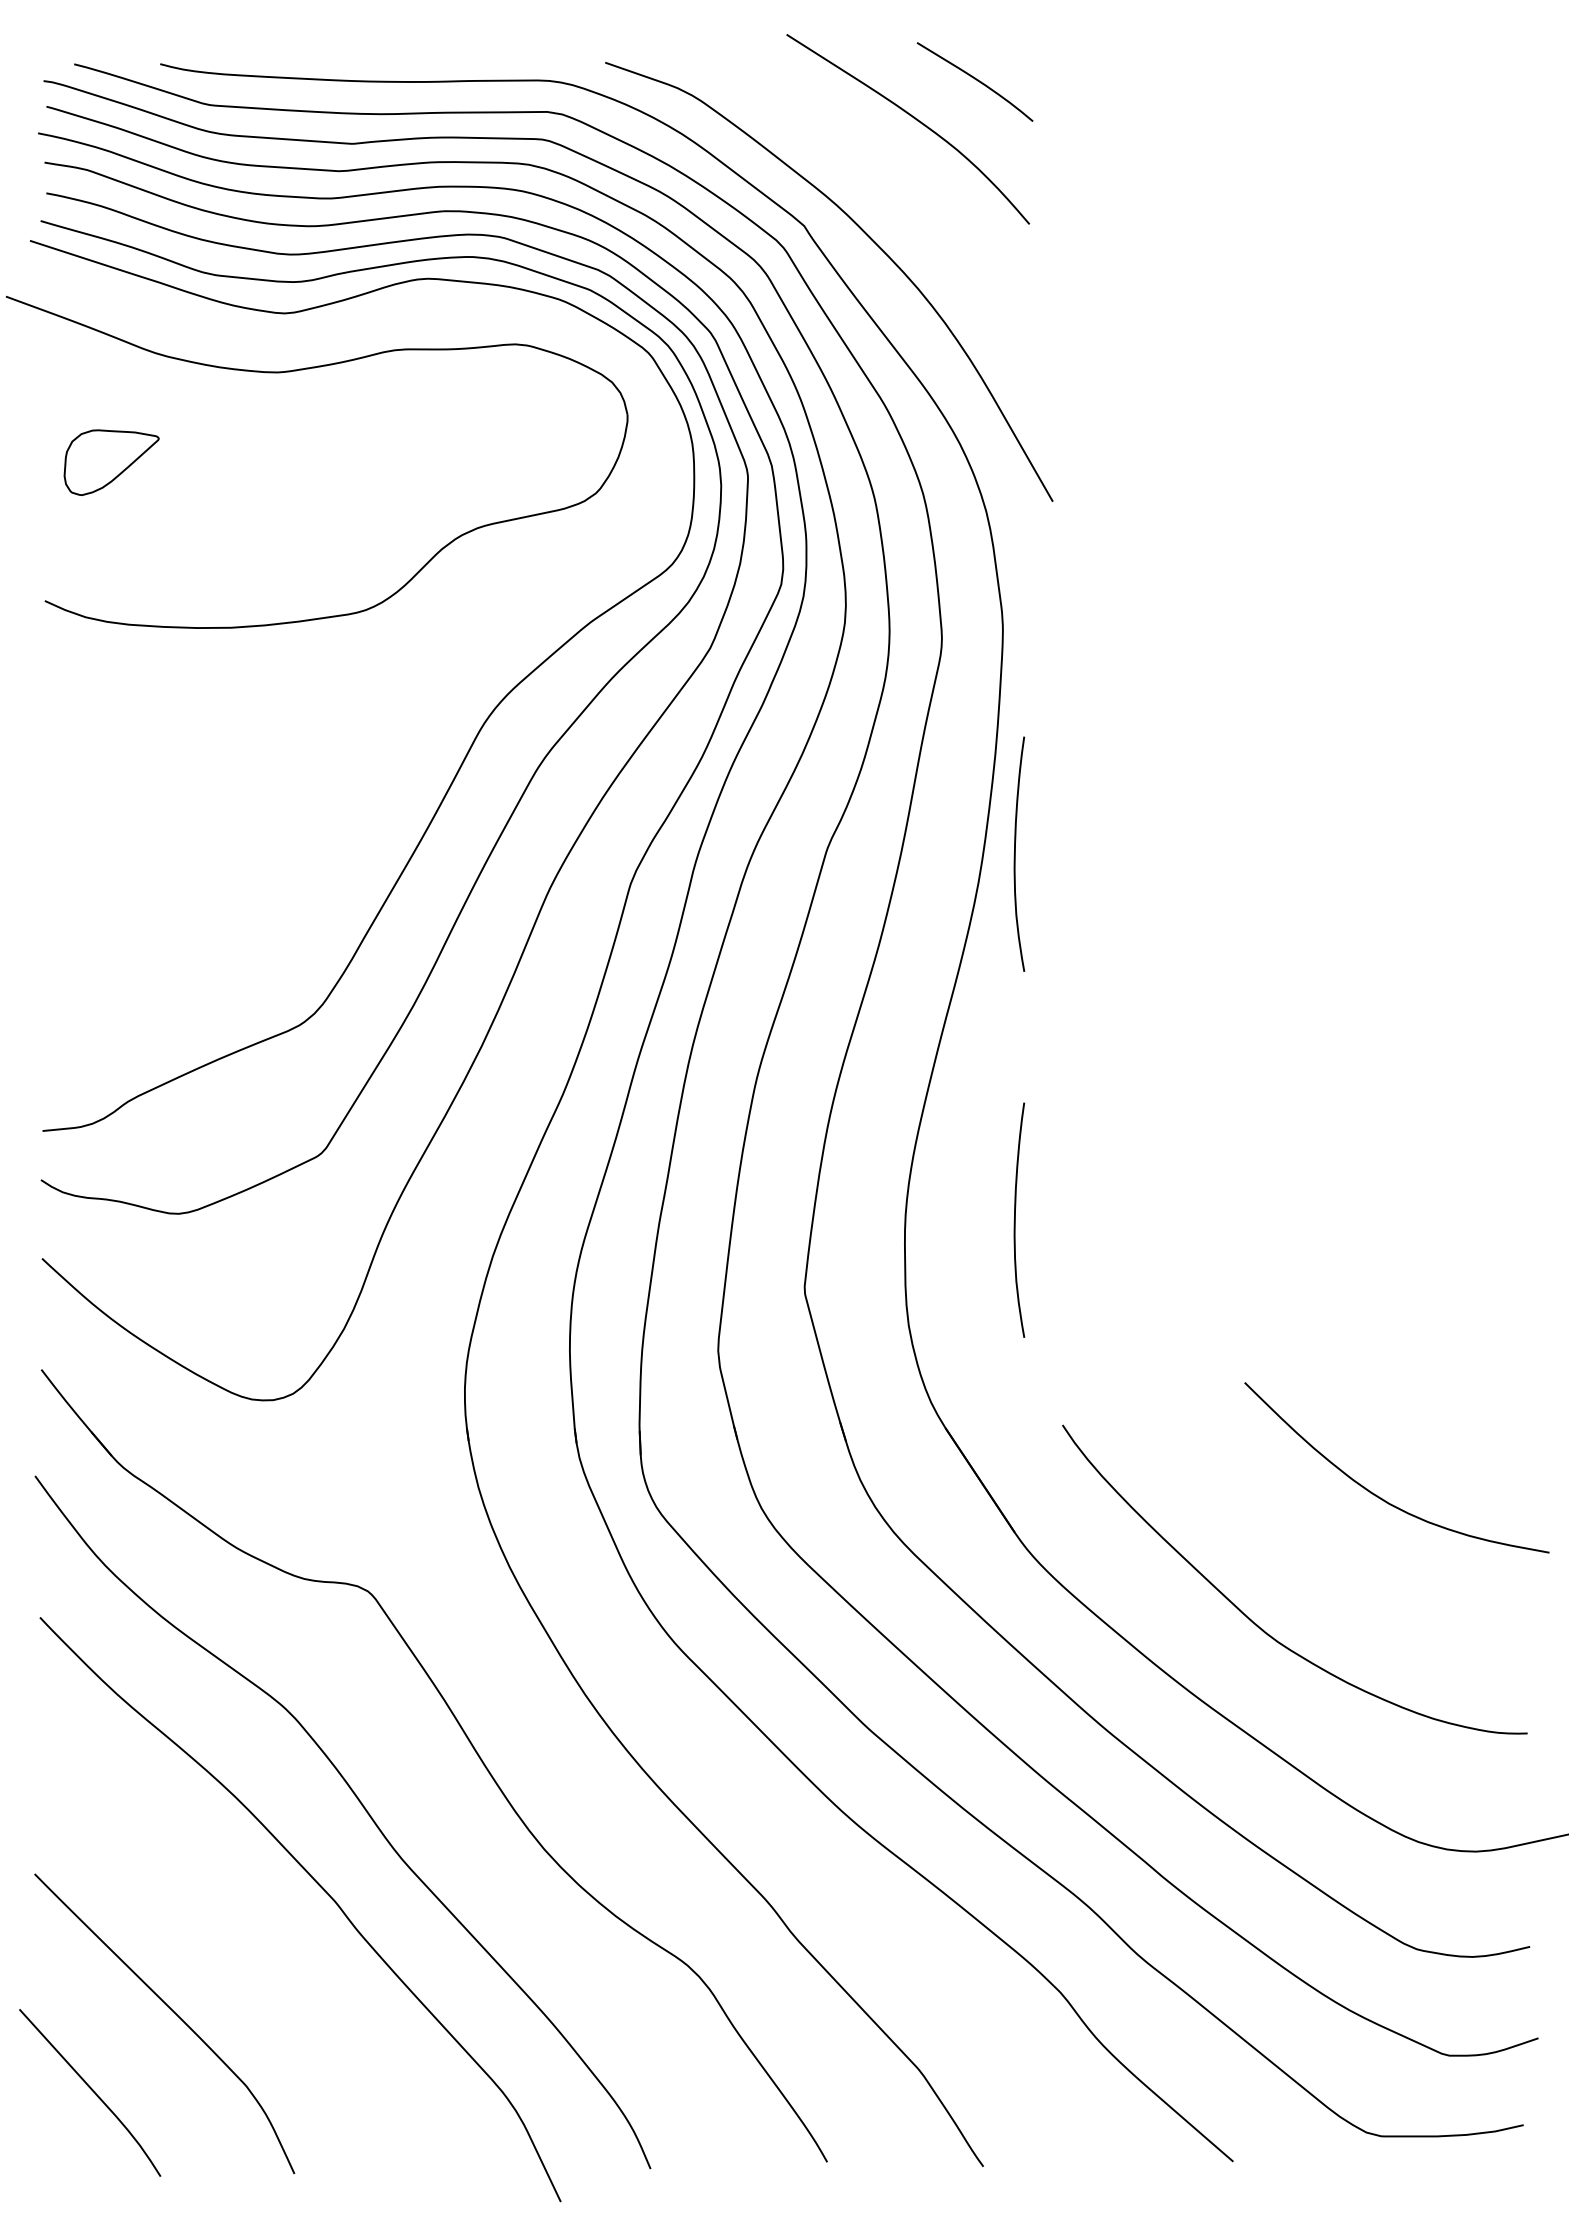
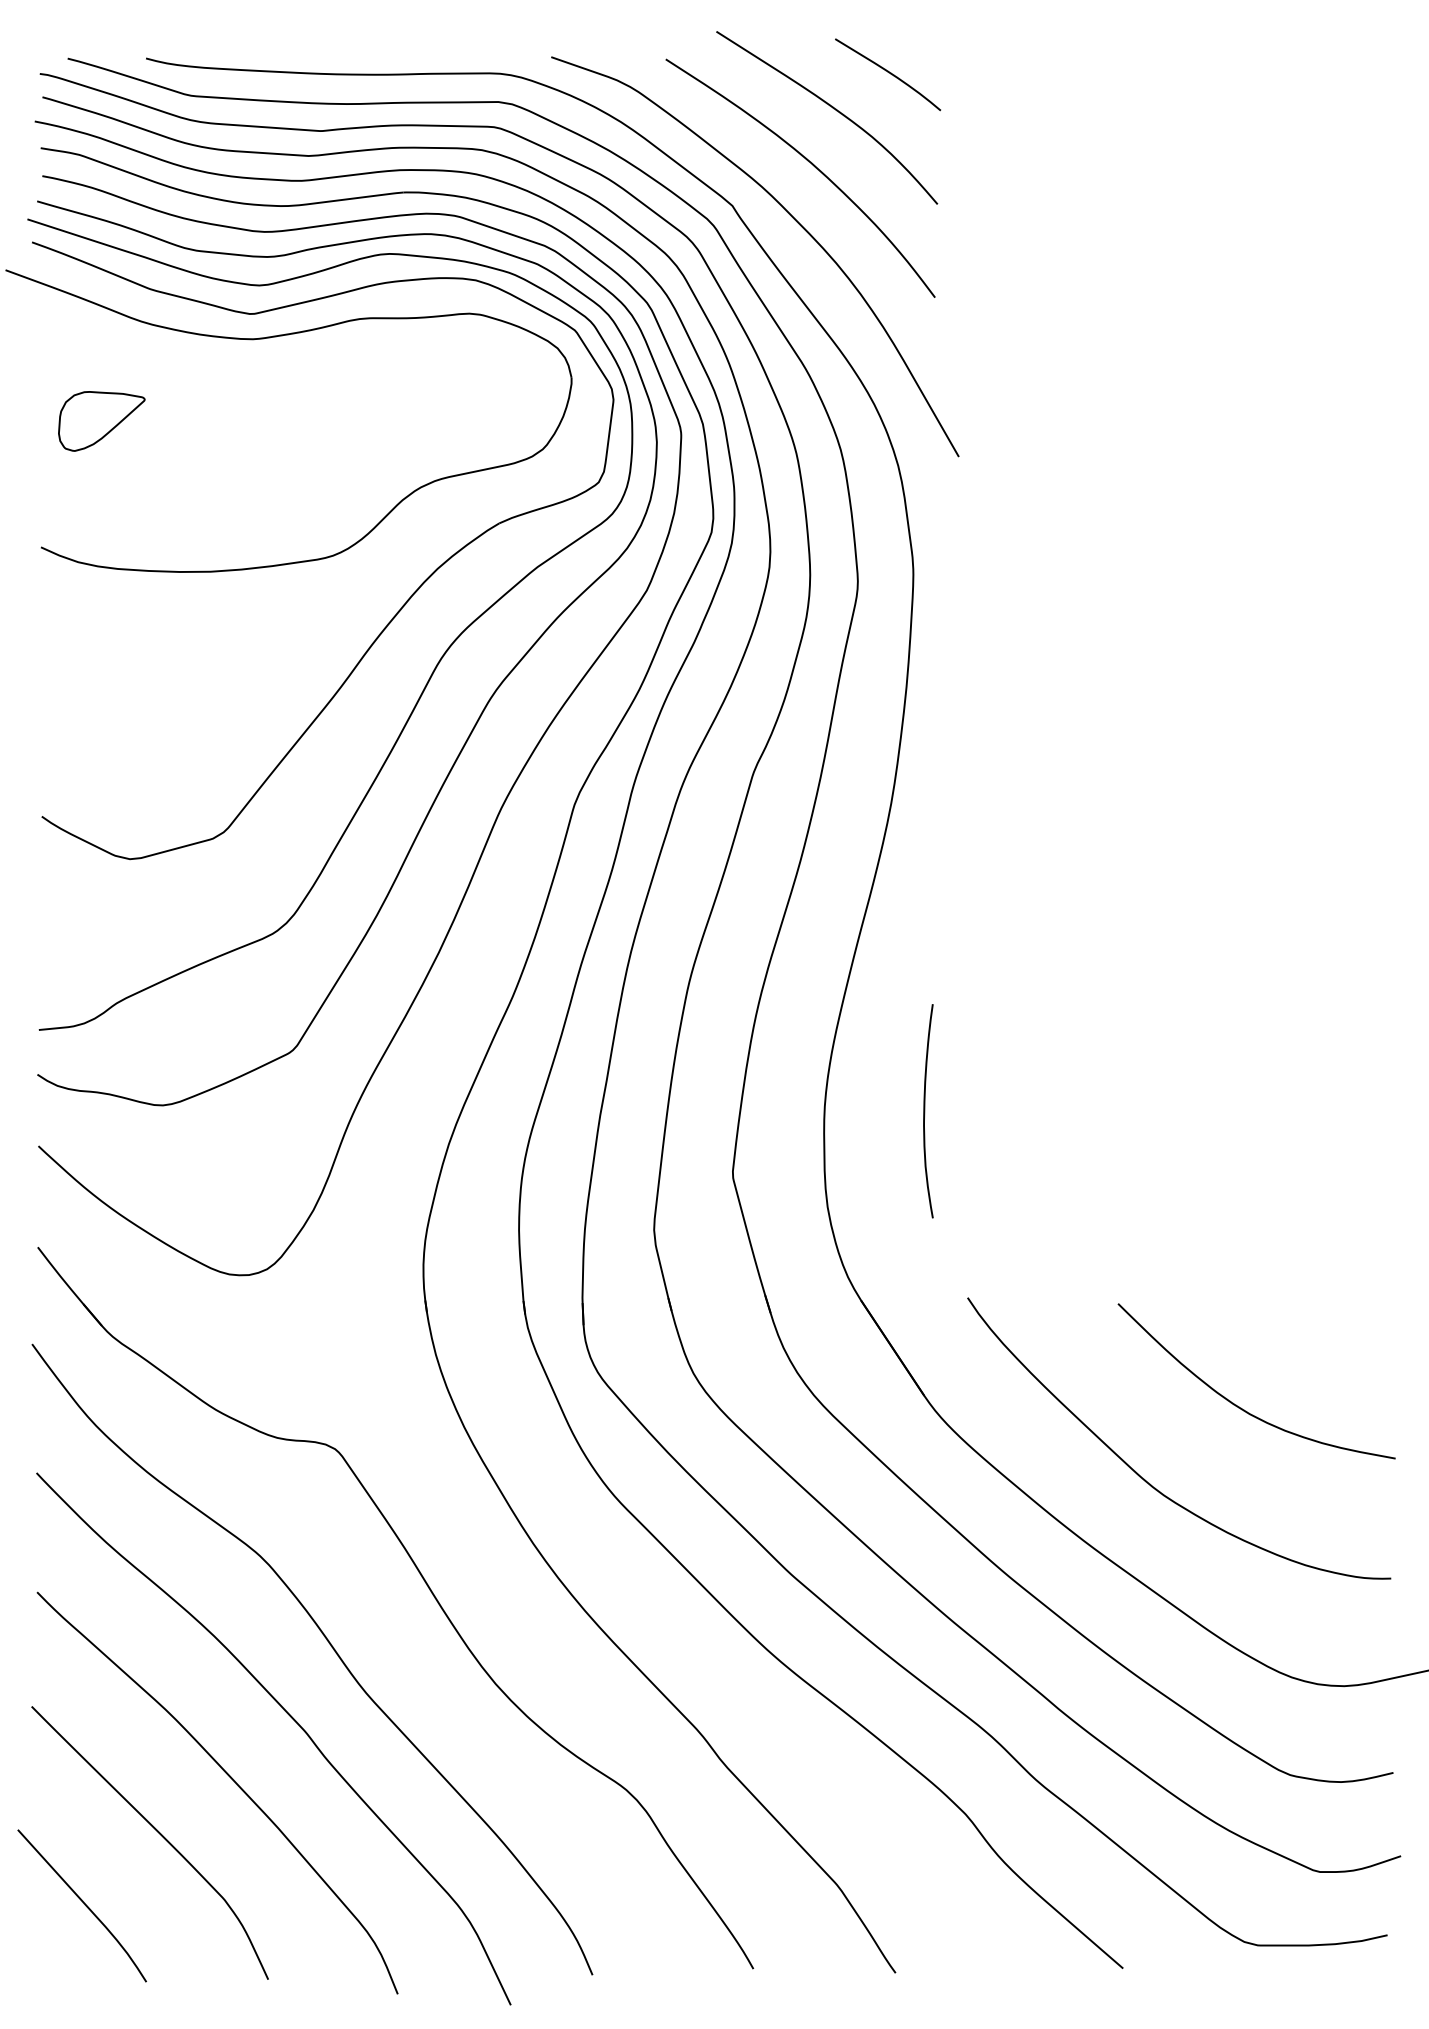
curve: (889, 179) -> (810, 163), added
part: (435, 672) -> (396, 612), added
curve: (1015, 853) -> (924, 777), removed
curve: (1381, 1497) -> (1242, 1408), moved
curve: (253, 1953) -> (230, 1778), added

